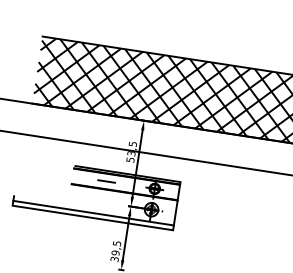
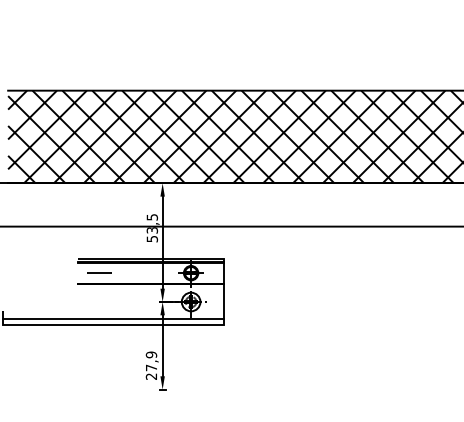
line: (106, 181) -> (99, 272), moved
text: (115, 251) -> (151, 365), 39,5 -> 27,9

